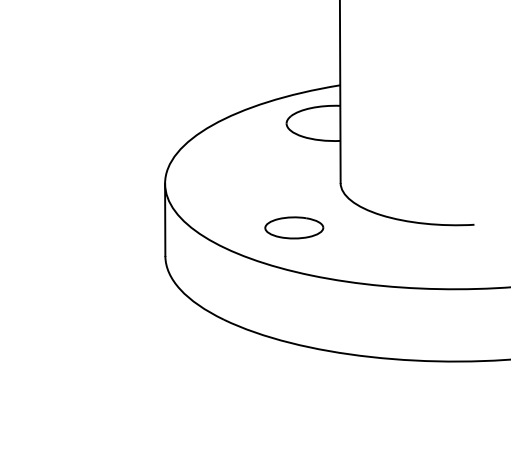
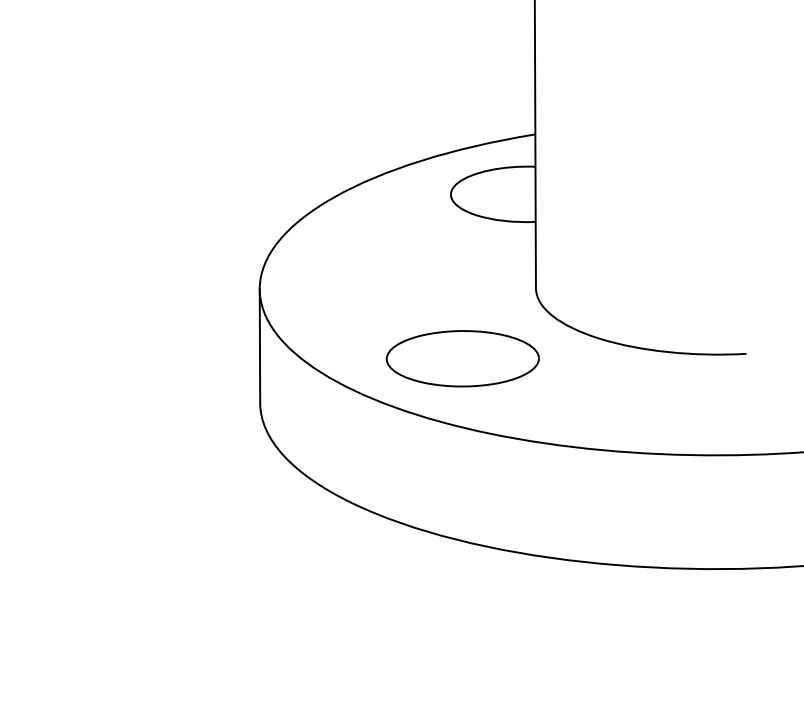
part: (294, 227) -> (463, 358), size x1.67

